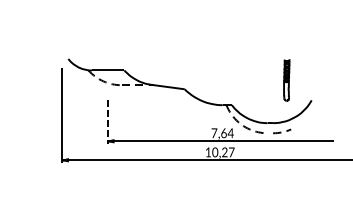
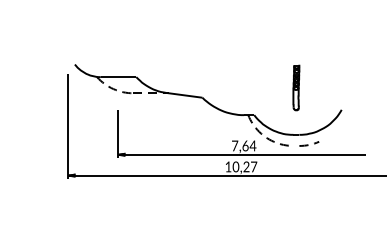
part: (286, 79) -> (296, 87), moved
line: (108, 122) -> (118, 134), dashed -> solid

